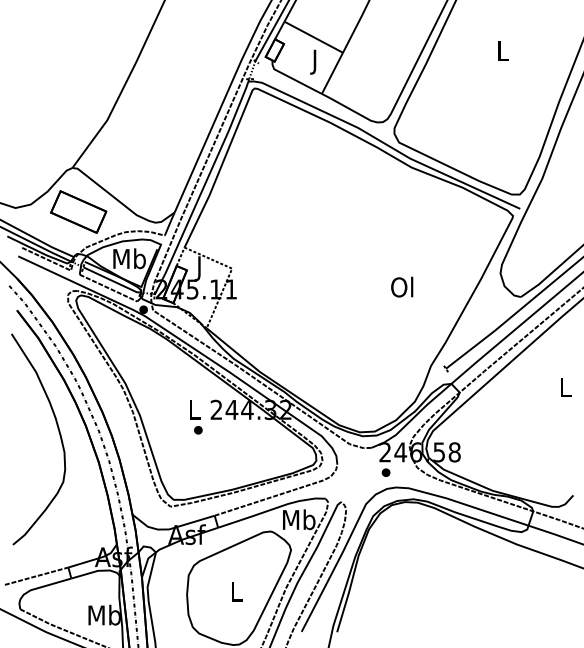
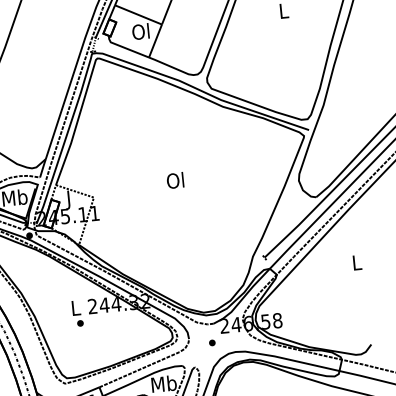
text: (314, 61) -> (140, 33), J -> Ol
text: (402, 286) -> (175, 180), moved
part: (385, 472) -> (211, 342), moved

